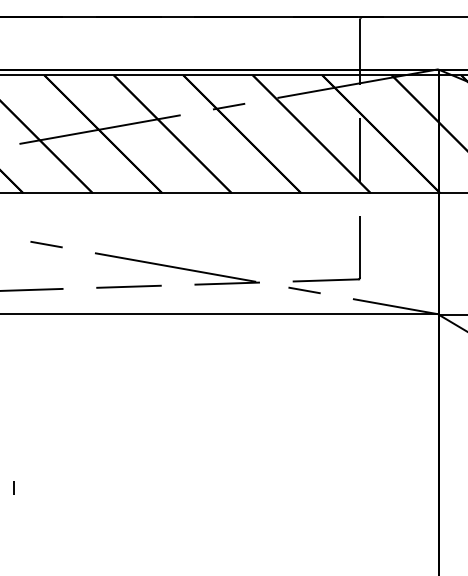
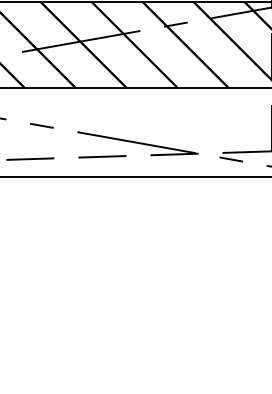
line: (13, 487) -> (17, 304), removed

